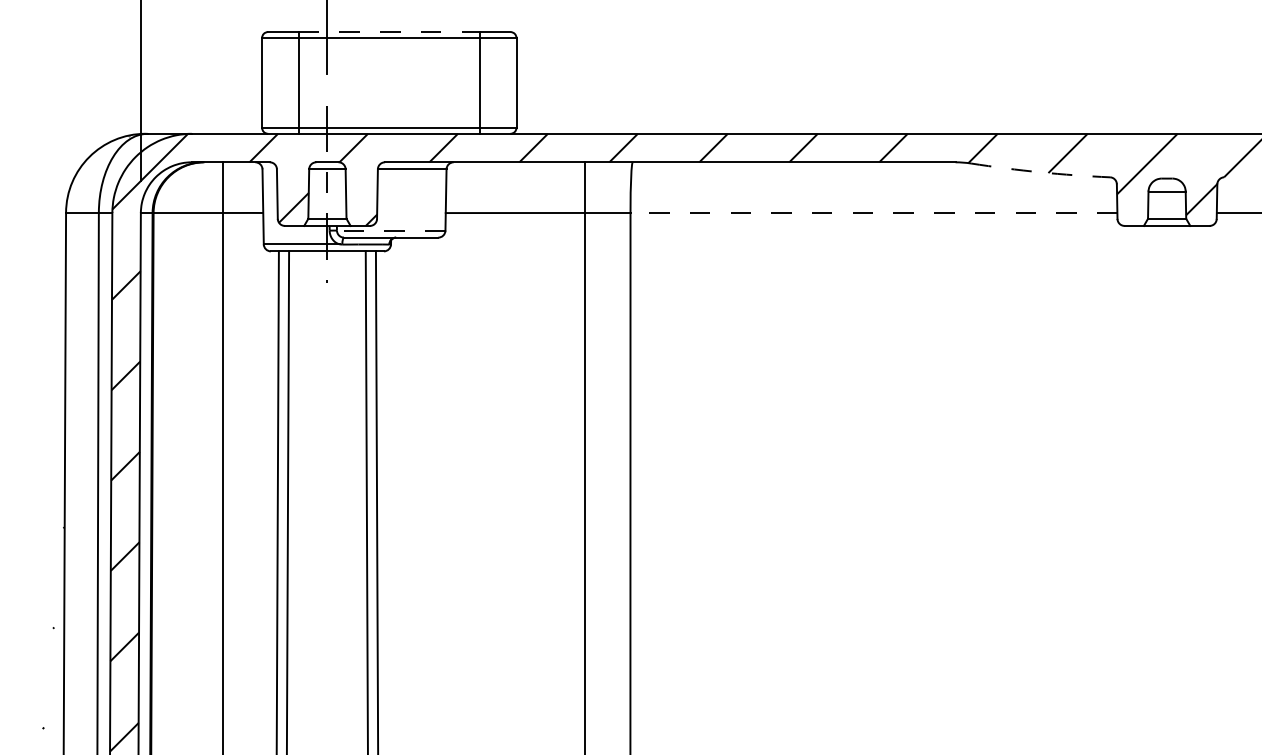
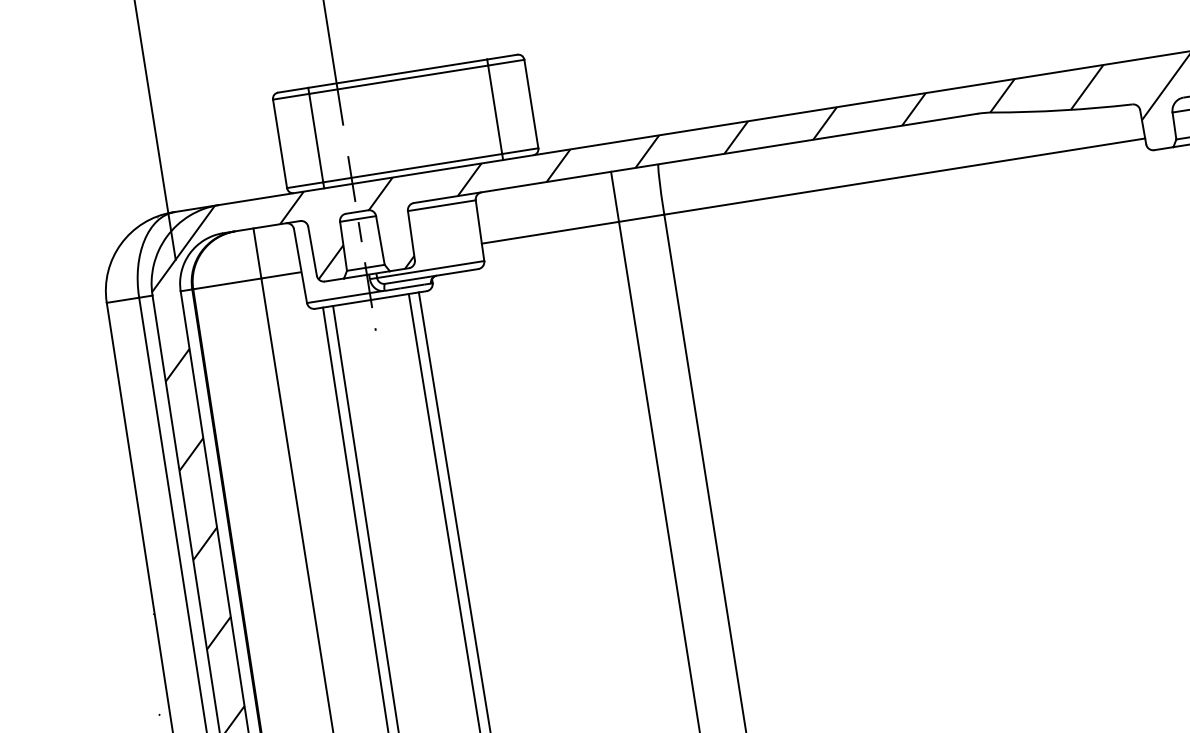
line: (389, 32) -> (398, 74), dashed -> solid
arc: (1040, 172) -> (1062, 110), dashed -> solid
line: (873, 212) -> (904, 176), dashed -> solid
line: (390, 230) -> (429, 269), dashed -> solid

